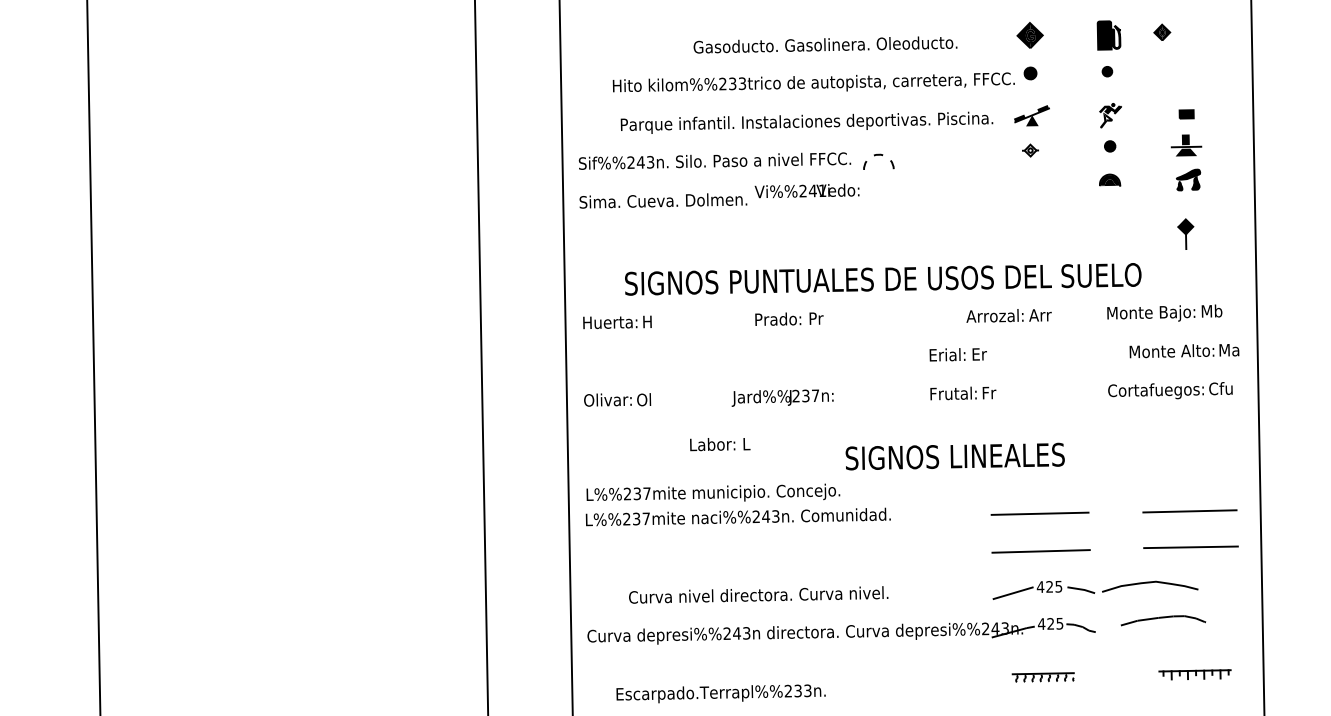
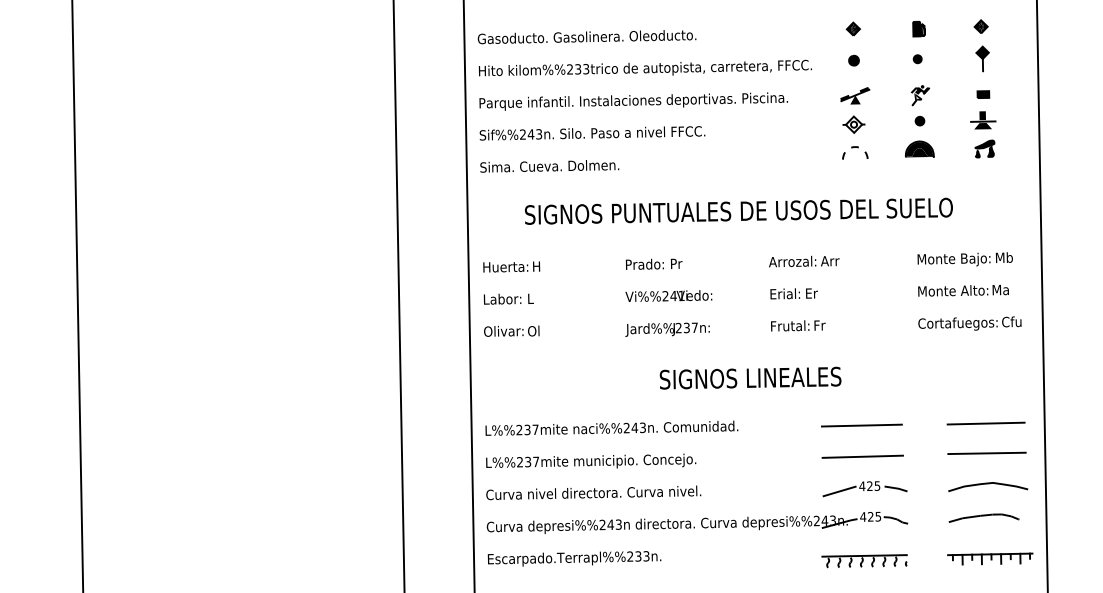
part: (1161, 32) -> (980, 26), moved
part: (1028, 34) -> (852, 28), size x0.62
part: (1108, 34) -> (918, 28), size x0.62
text: (824, 45) -> (586, 37), moved
text: (812, 81) -> (644, 67), moved
text: (806, 122) -> (633, 101), moved
part: (1029, 150) -> (853, 124), size x1.67
part: (879, 161) -> (855, 152), moved
part: (1109, 179) -> (919, 148), size x1.67
text: (806, 190) -> (668, 295), moved
part: (1185, 233) -> (982, 58), moved
text: (882, 278) -> (738, 210), moved
text: (1009, 315) -> (804, 261), moved
text: (1184, 350) -> (963, 290), moved
text: (782, 397) -> (667, 329), moved
text: (719, 443) -> (508, 298), moved
text: (955, 455) -> (750, 377), moved
text: (713, 491) -> (591, 460), moved
curve: (1150, 583) -> (988, 484), moved
text: (758, 594) -> (593, 492), moved
curve: (1162, 618) -> (983, 516), moved
part: (1195, 674) -> (990, 558), size x1.43
part: (1043, 677) -> (864, 561), size x1.67
text: (721, 693) -> (574, 558), moved

